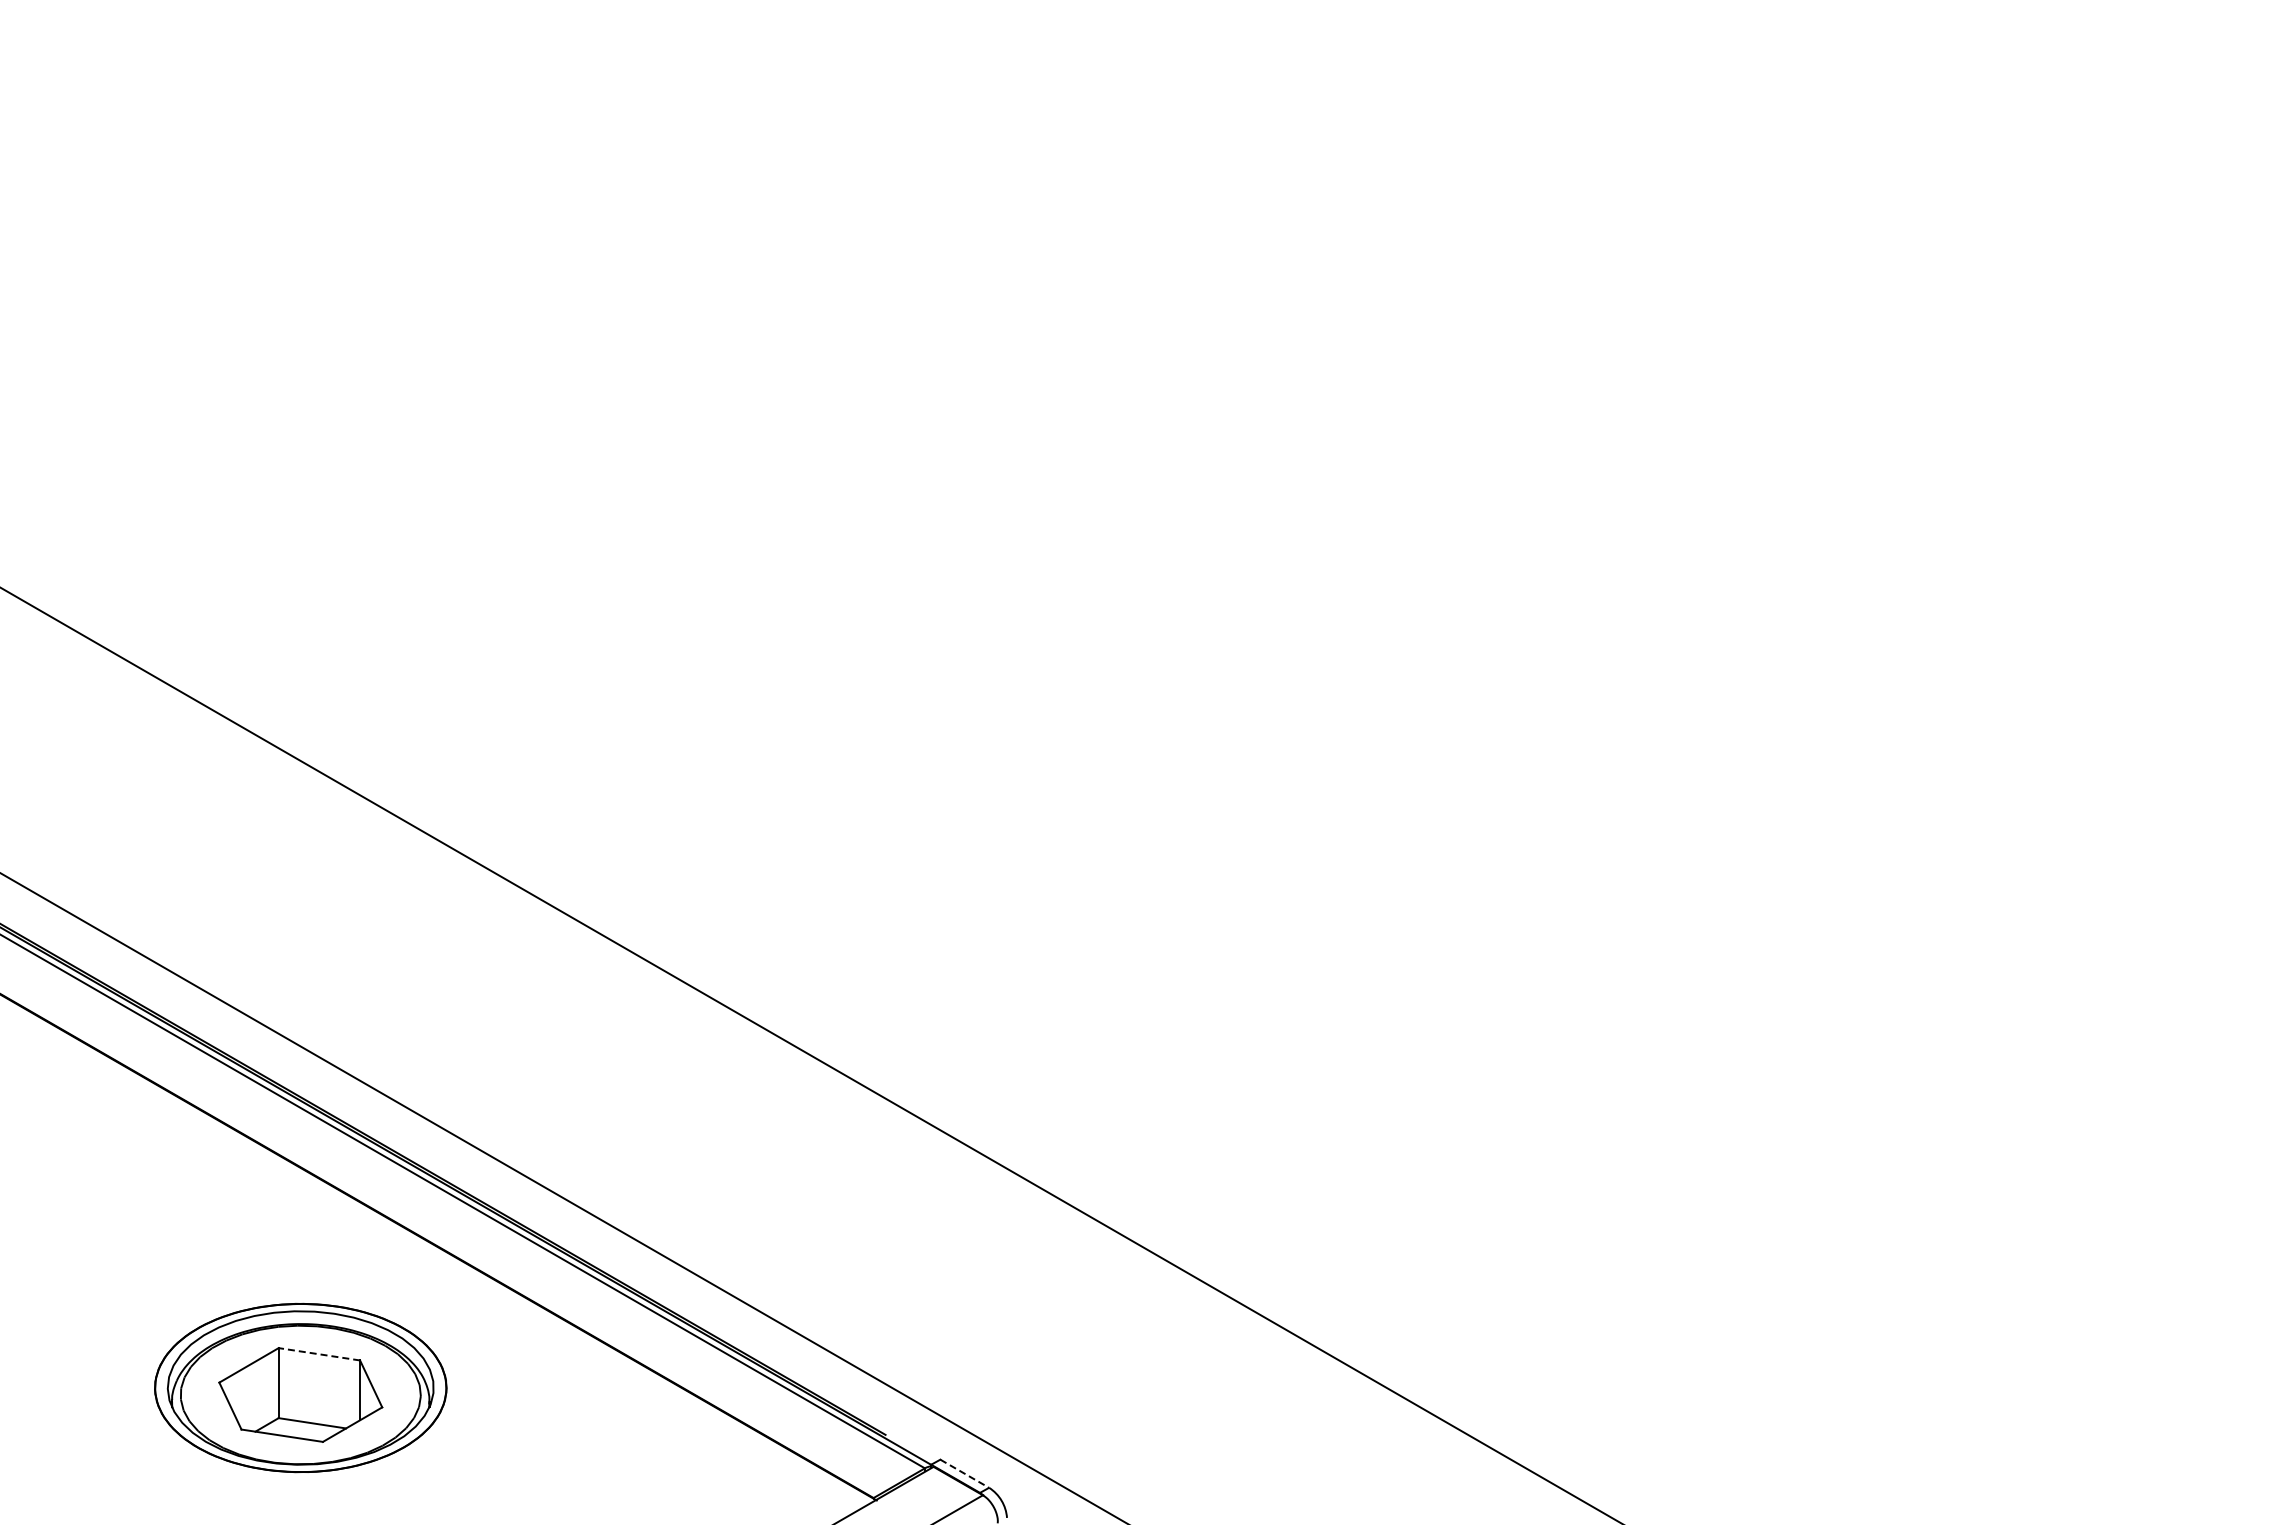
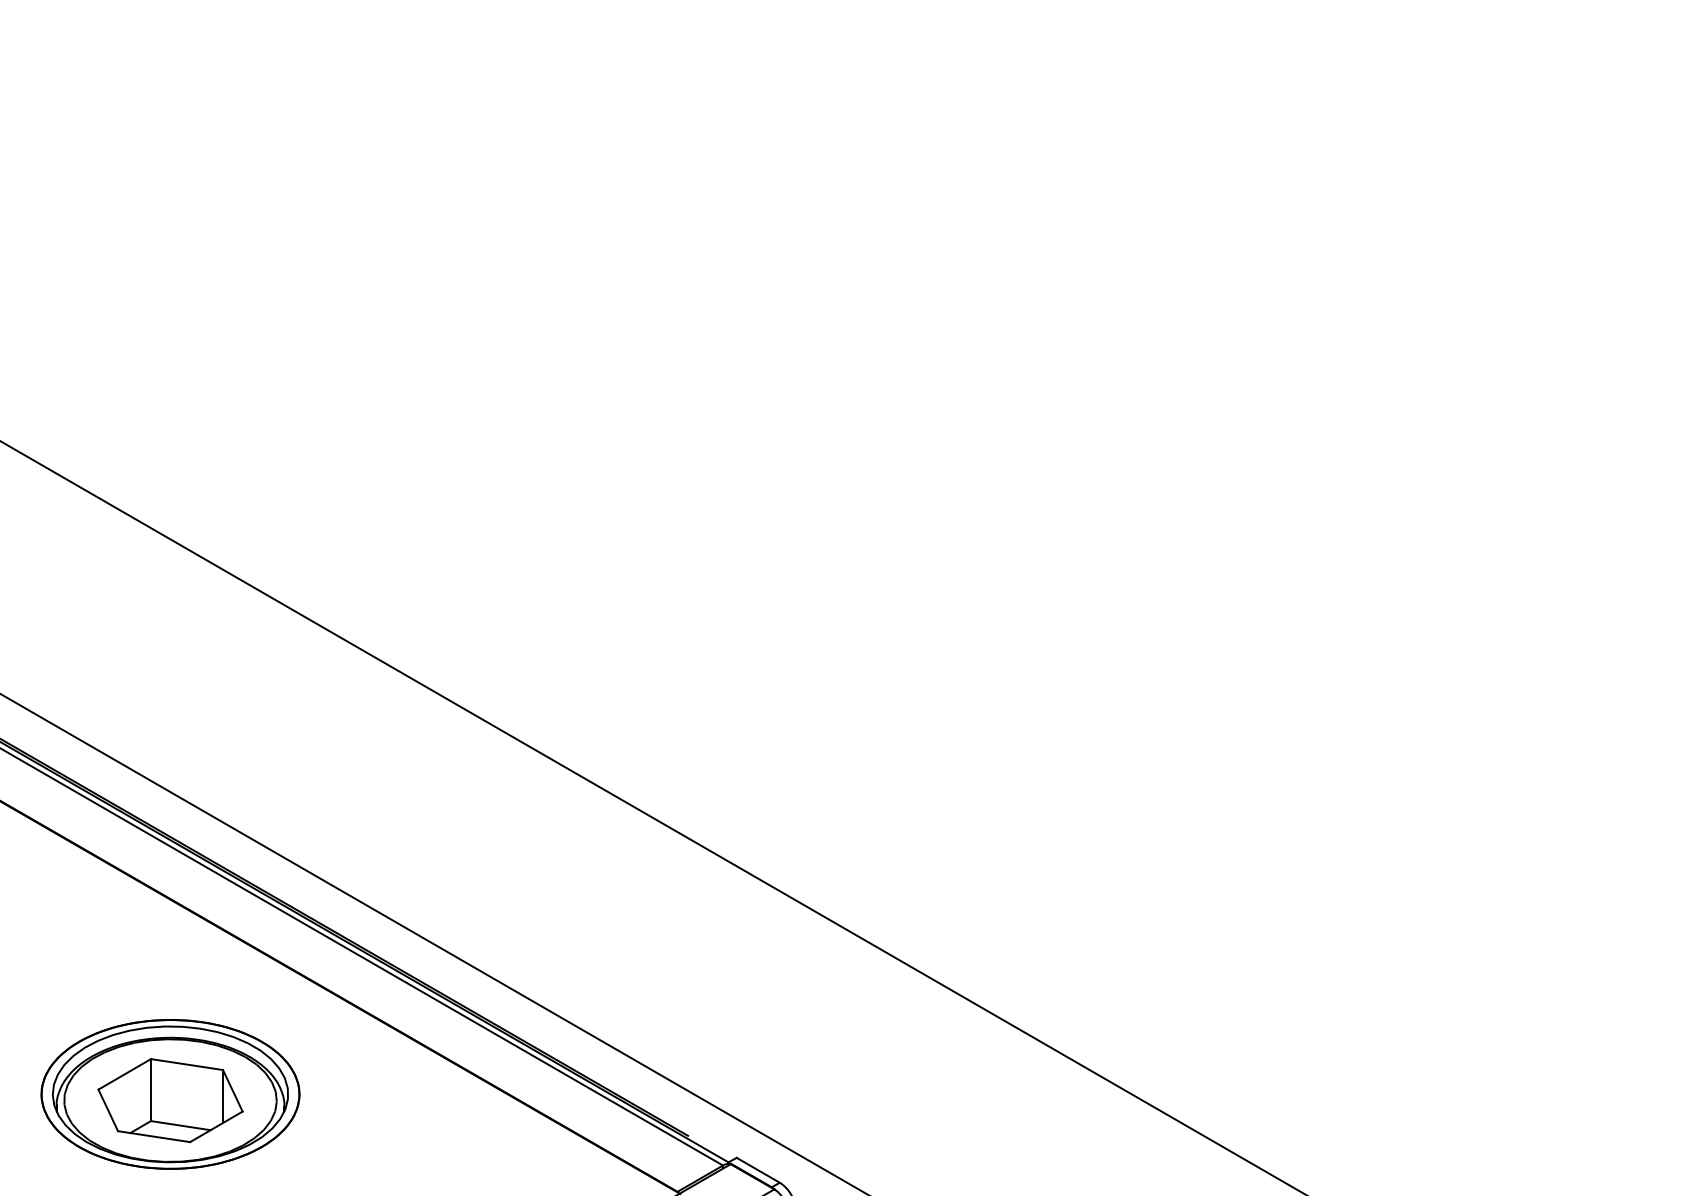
line: (318, 1354) -> (186, 1064), dashed -> solid
line: (965, 1474) -> (758, 1170), dashed -> solid

